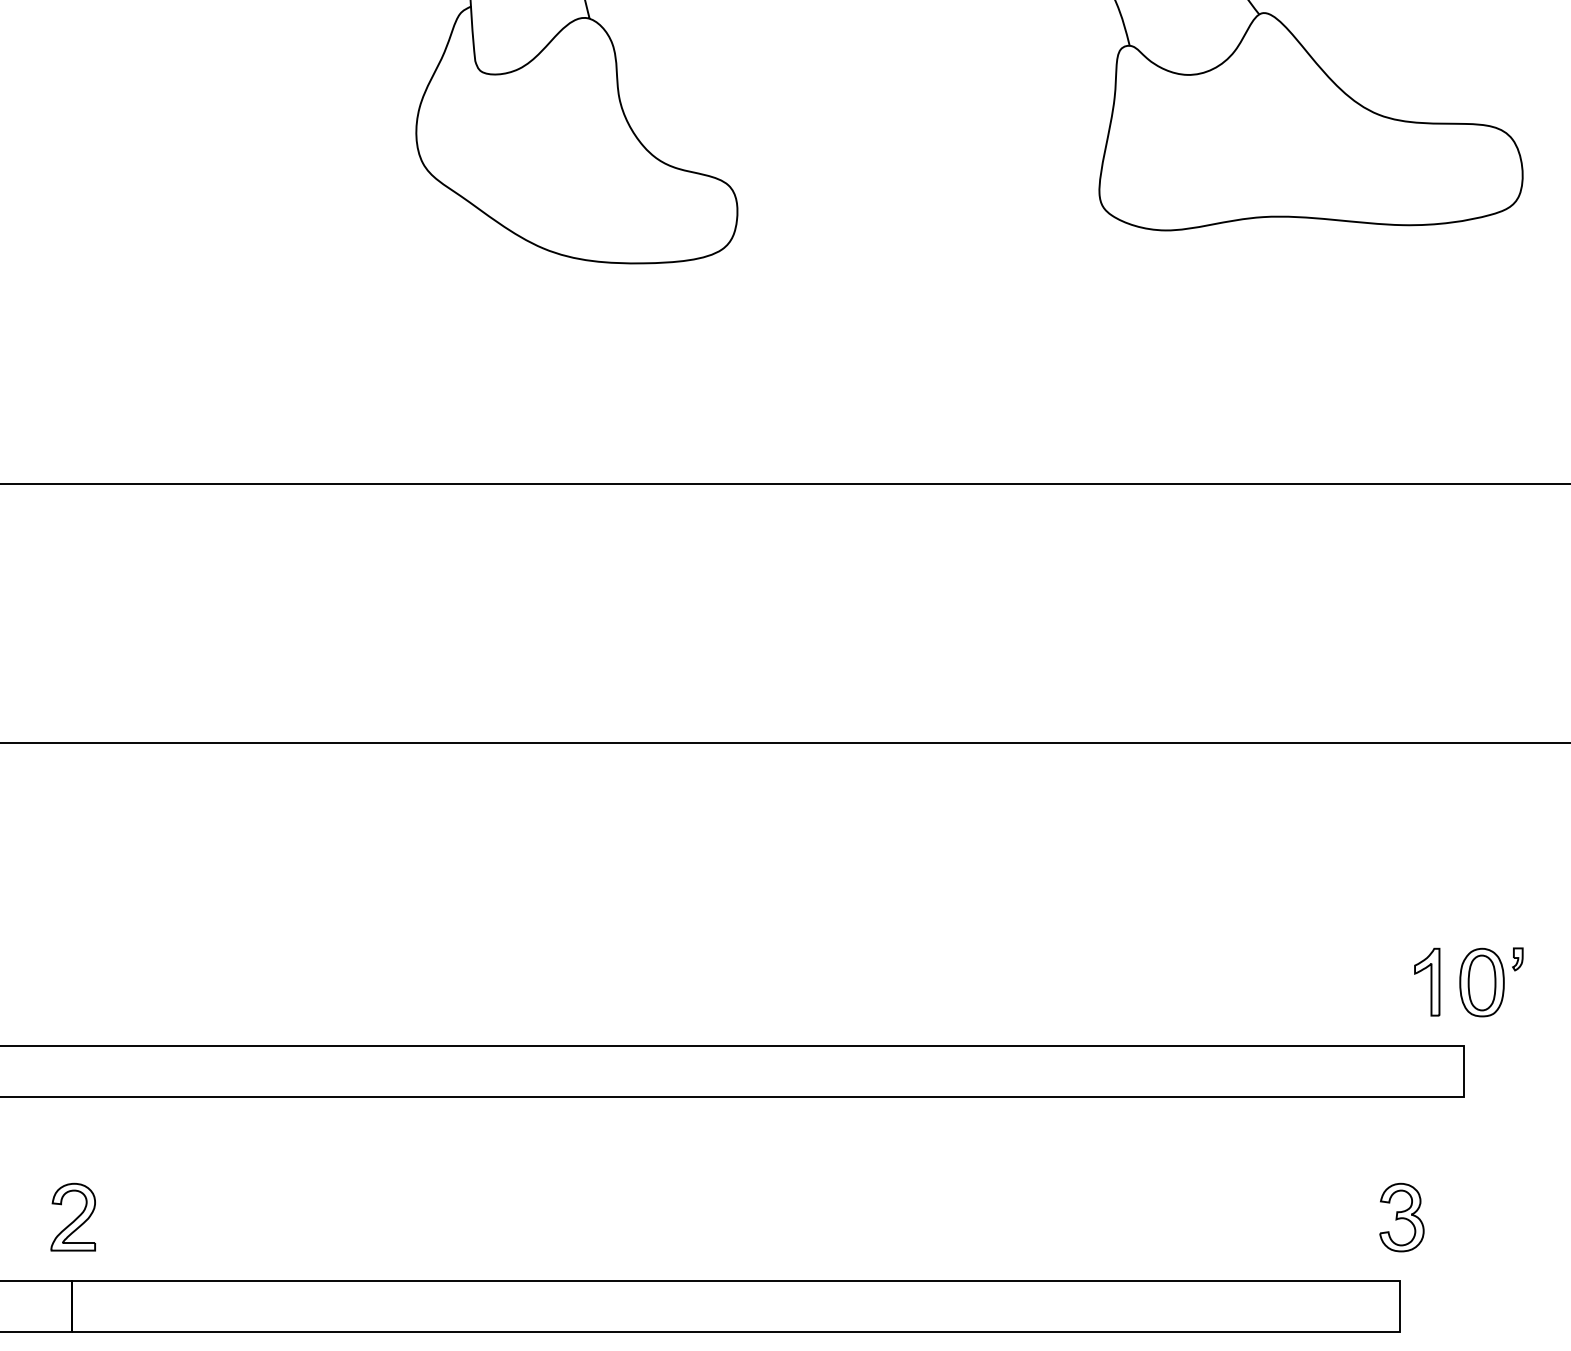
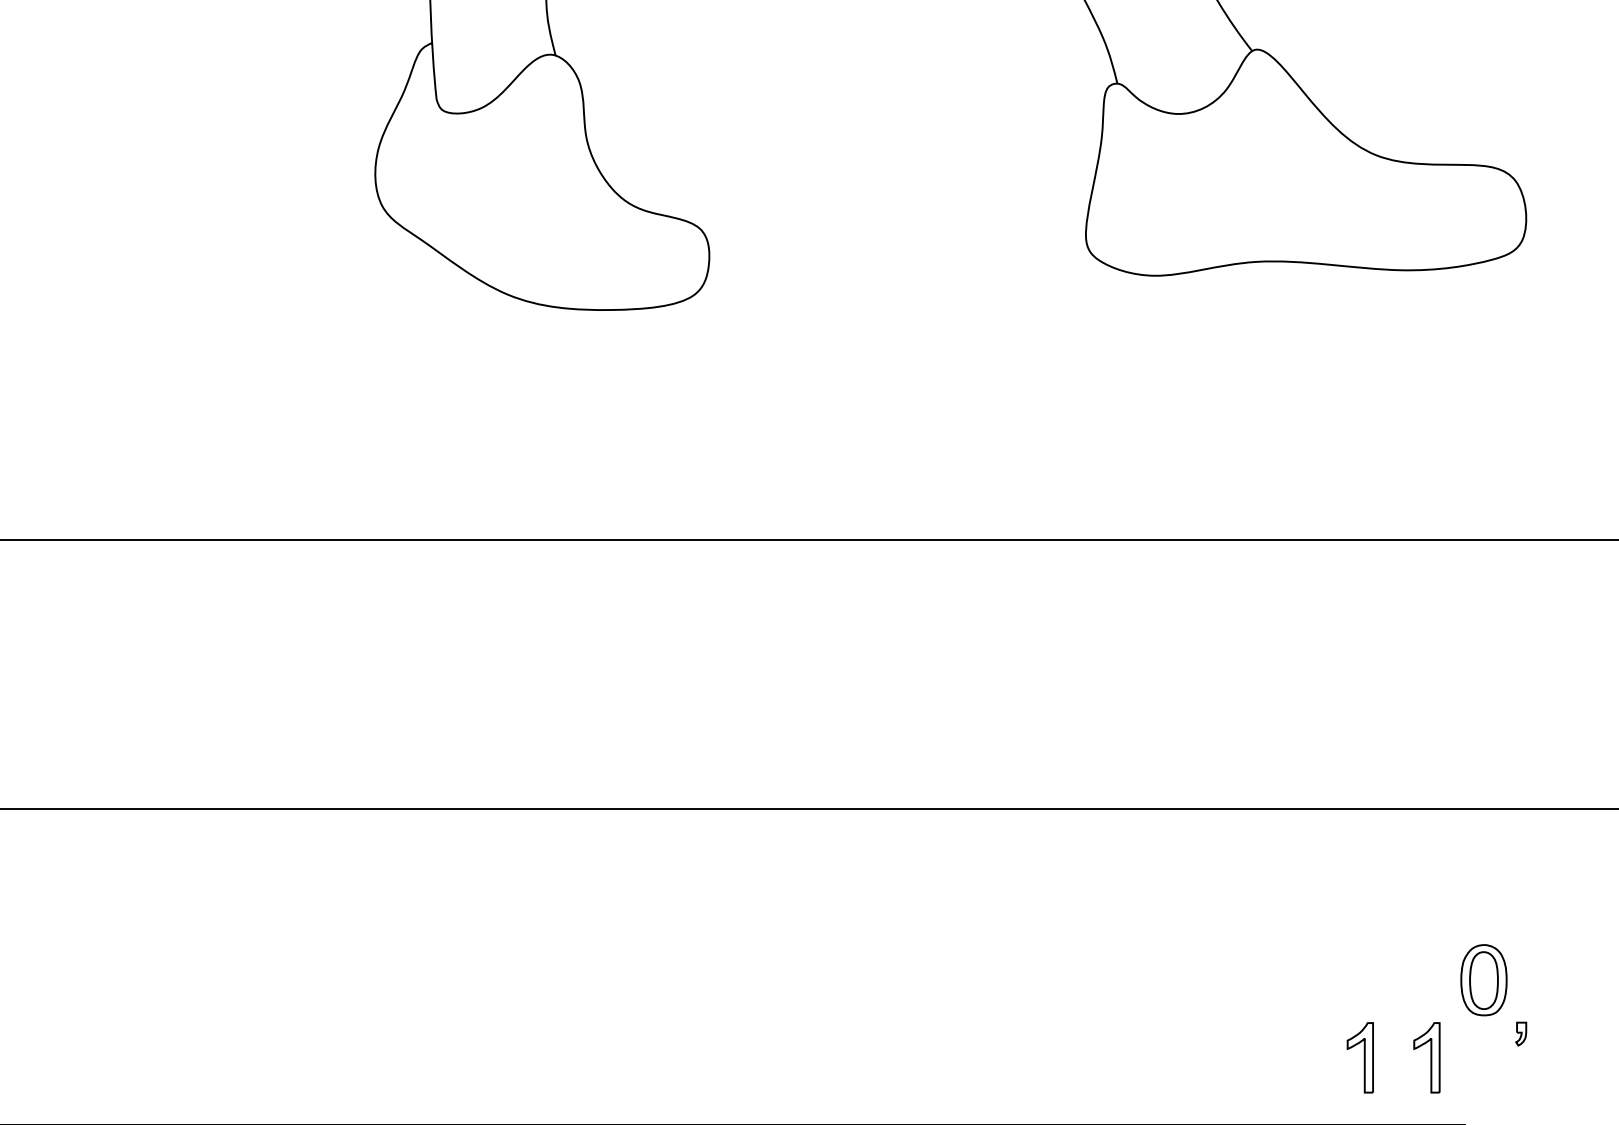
part: (1363, 981) -> (1360, 1057), added
part: (1481, 982) -> (1483, 980), moved

